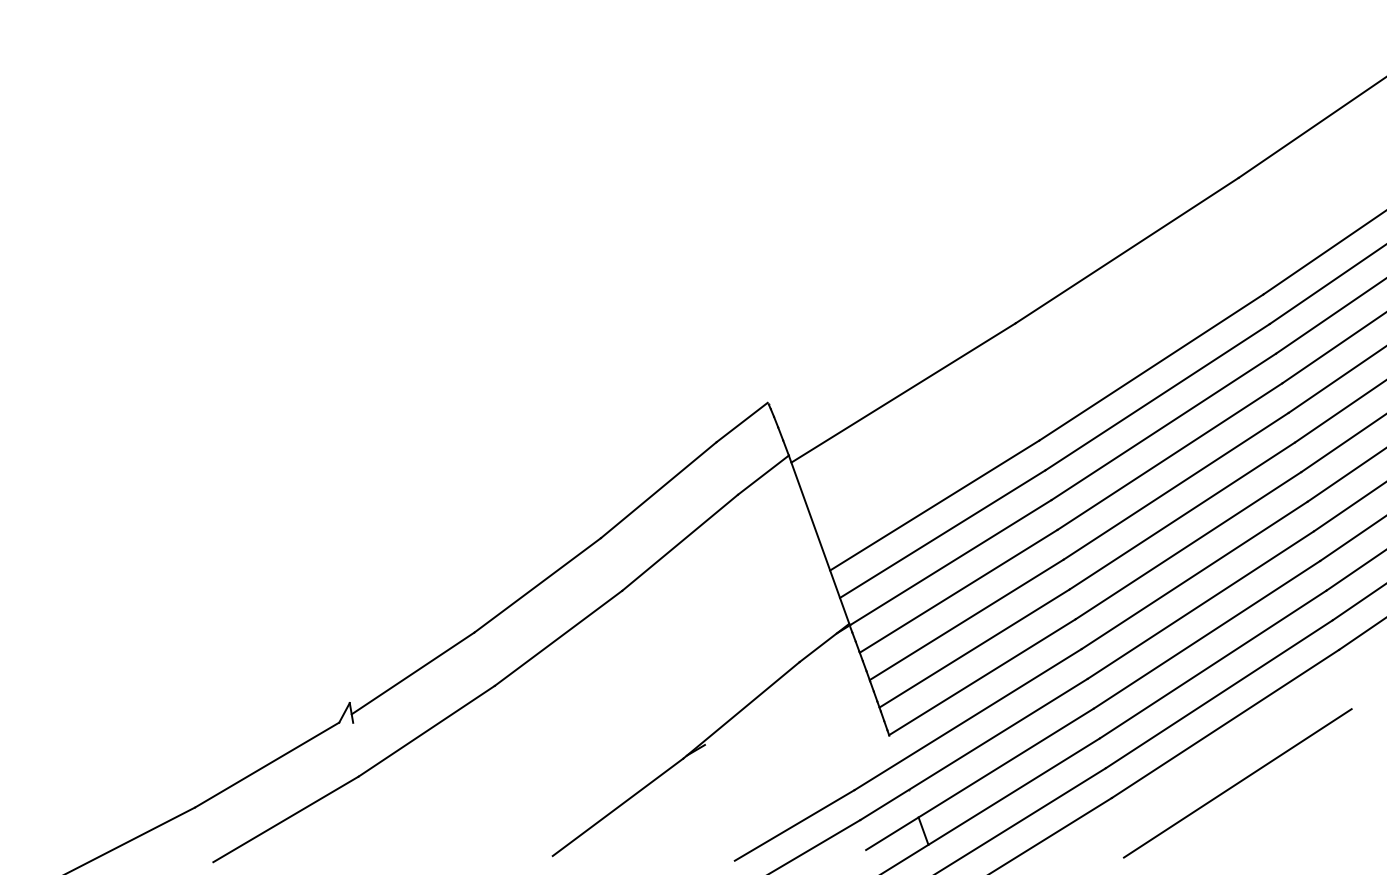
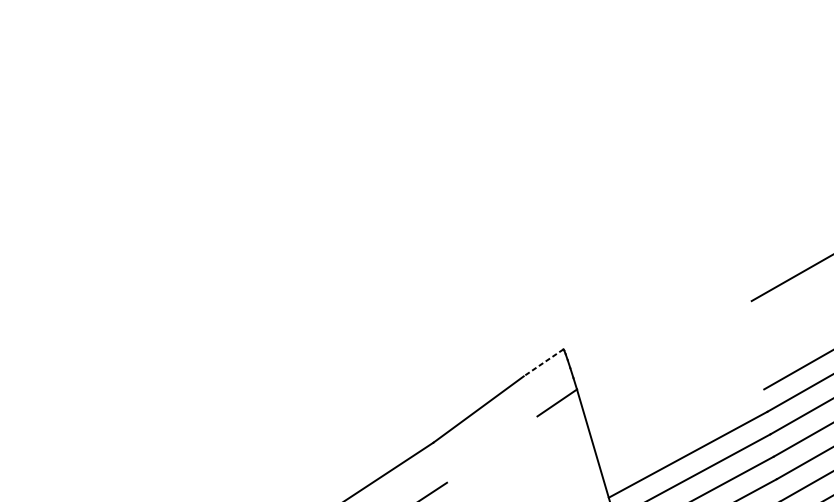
line: (903, 392) -> (665, 347), removed
line: (741, 422) -> (543, 362), solid -> dashed
line: (934, 505) -> (683, 433), removed
line: (680, 542) -> (492, 449), removed

